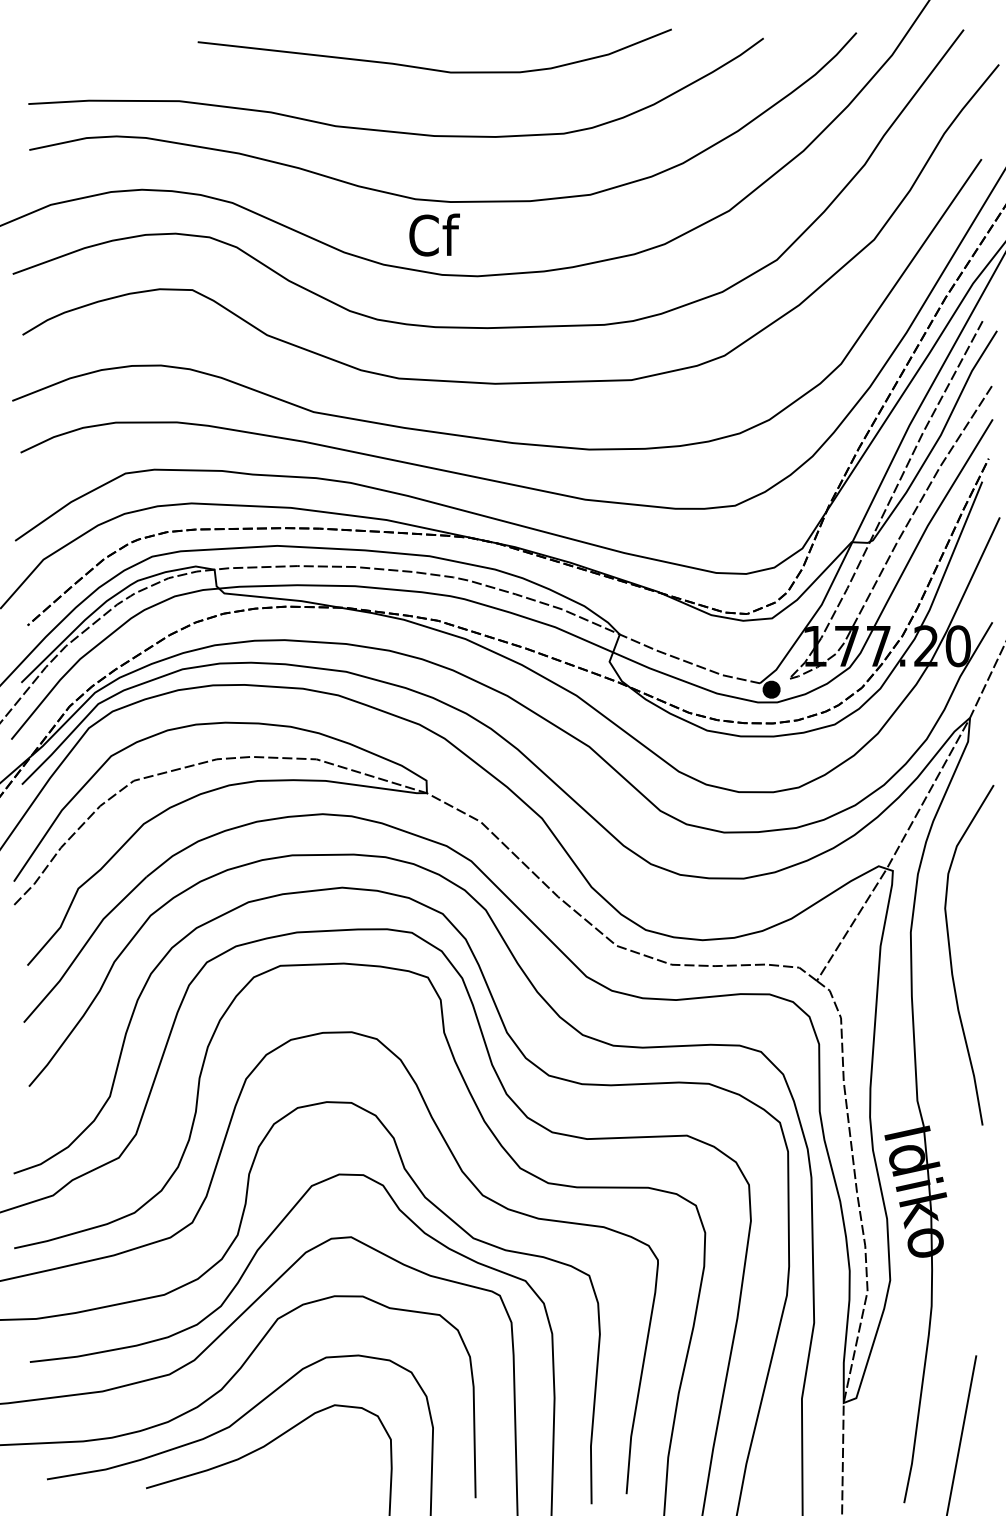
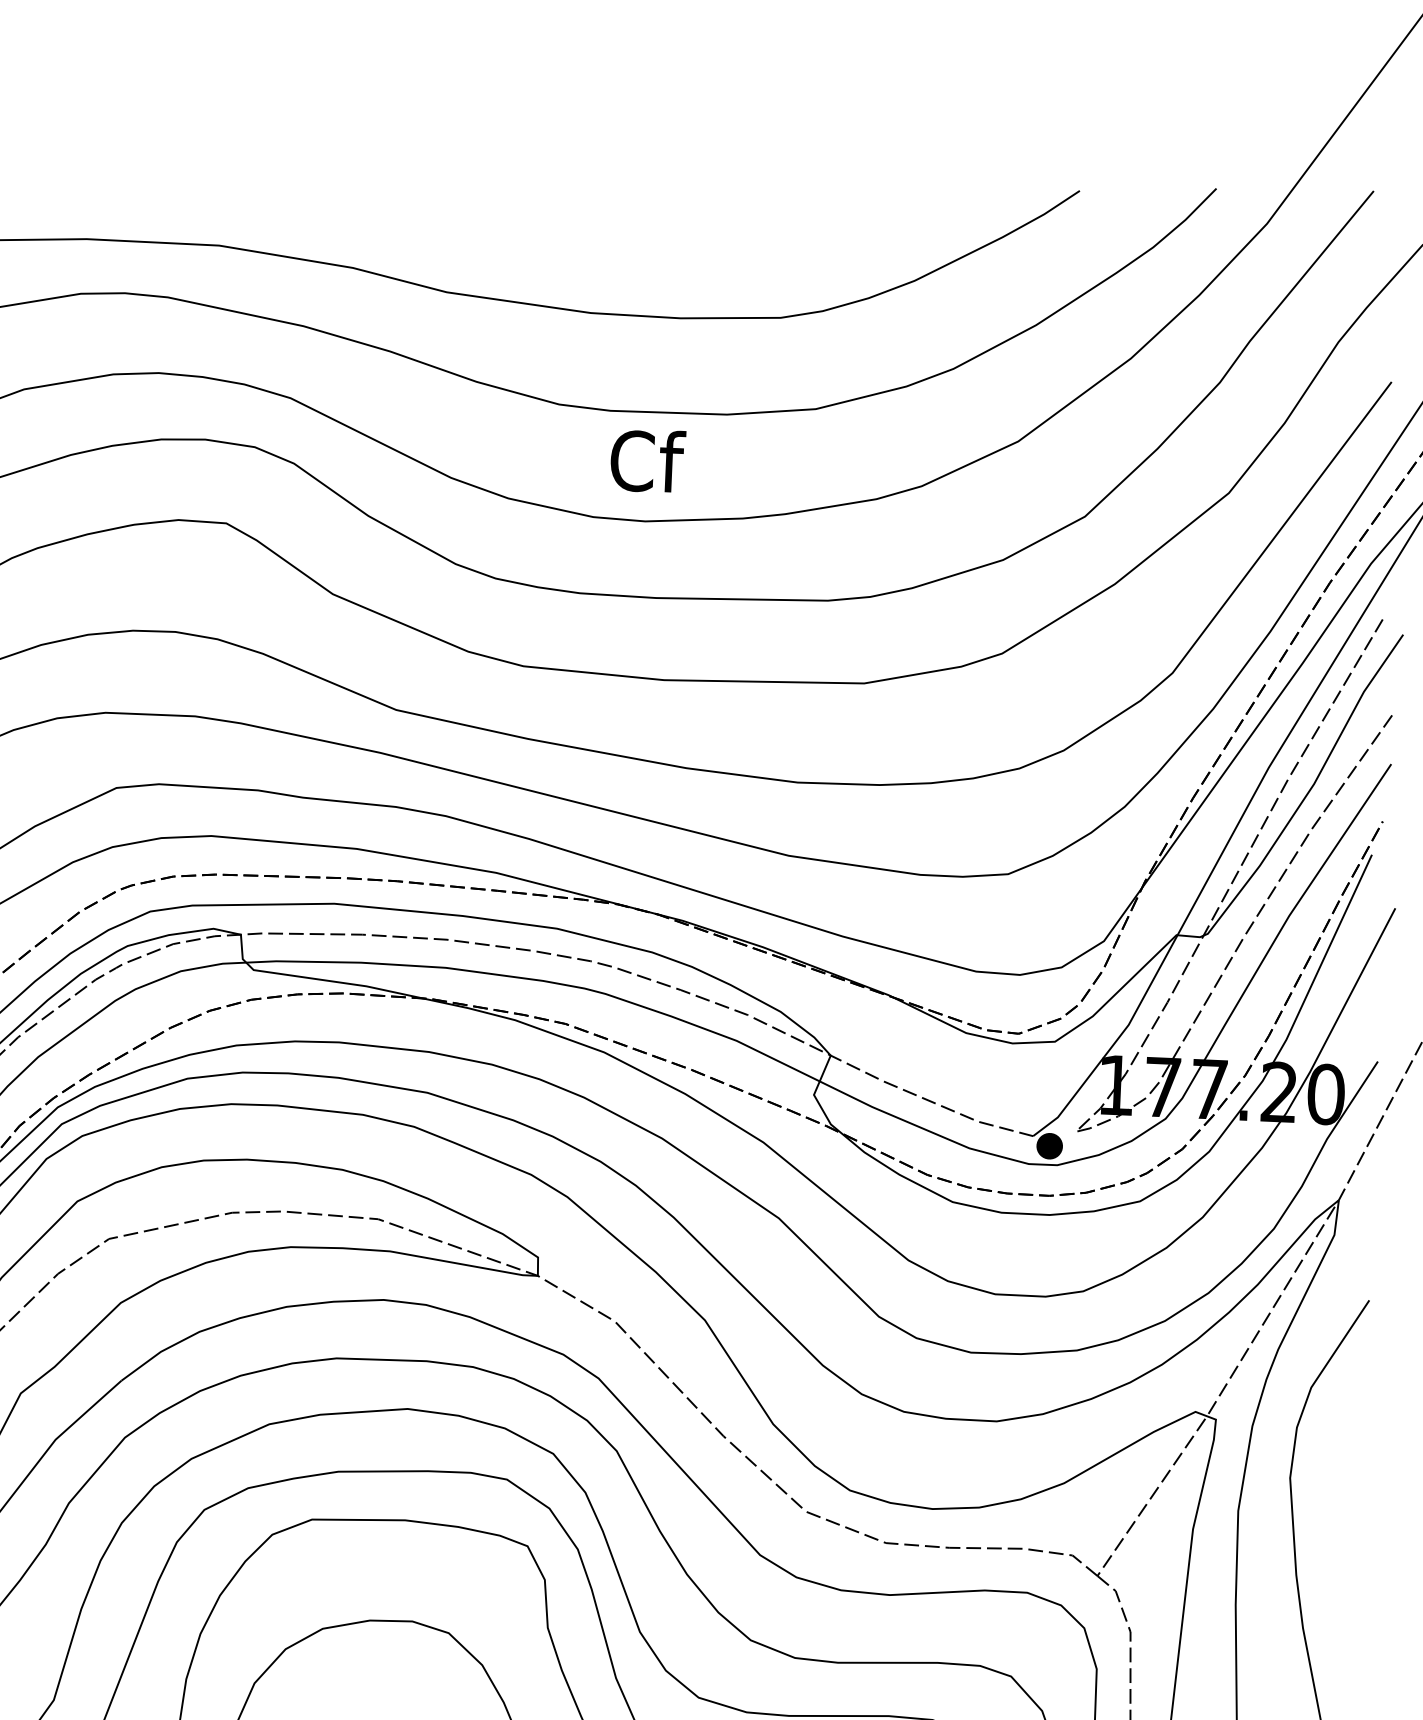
curve: (432, 68) -> (592, 213), removed
text: (434, 234) -> (647, 460), moved

